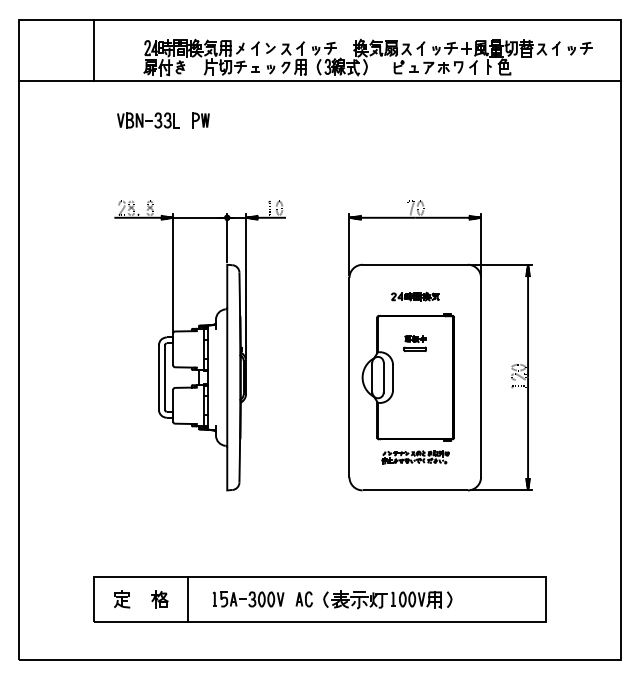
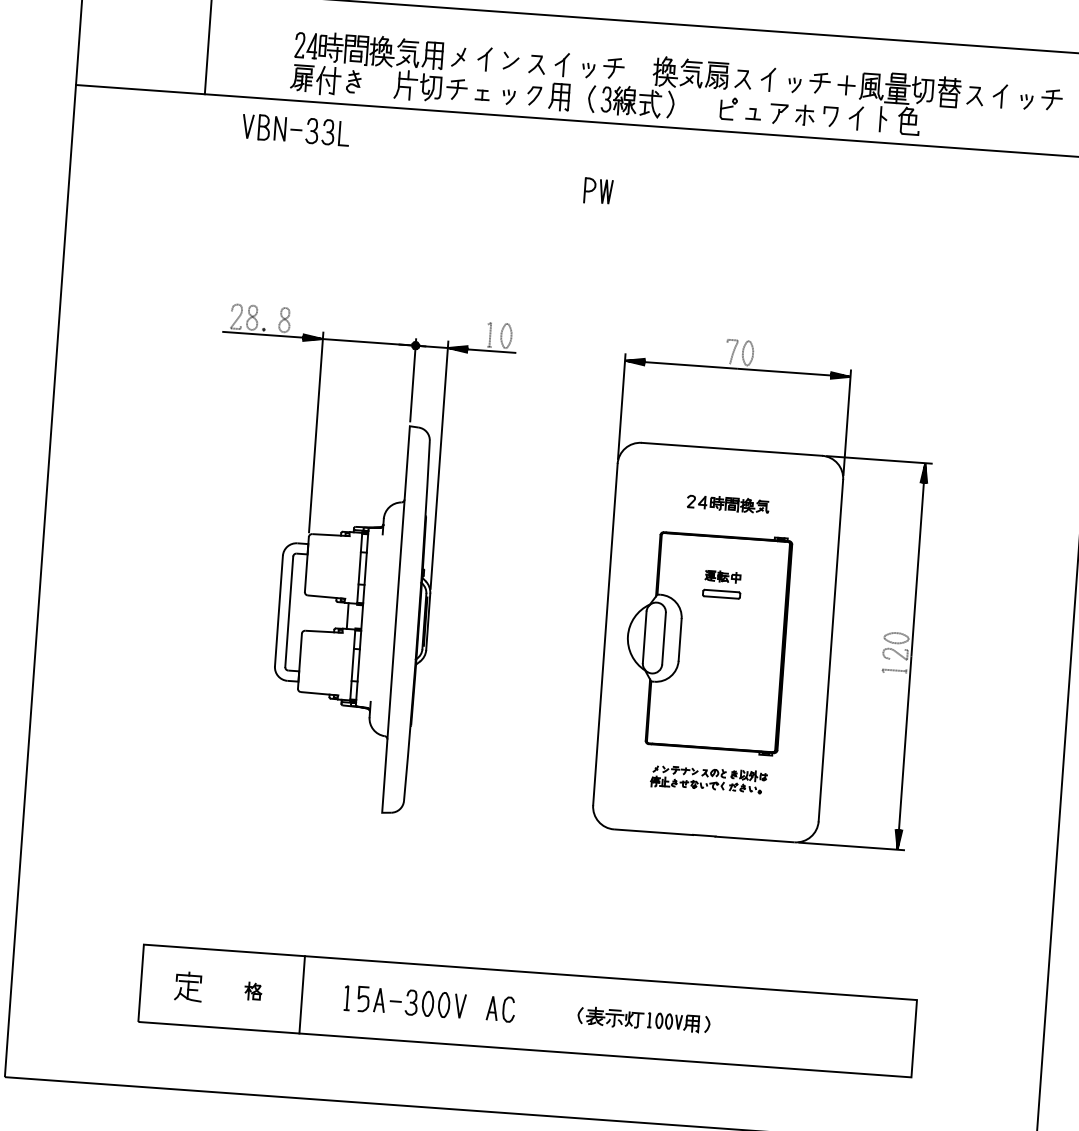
part: (148, 120) -> (295, 129), moved
part: (200, 120) -> (597, 191), moved
part: (159, 599) -> (252, 991), size x0.6
part: (387, 599) -> (643, 1019), size x0.6

